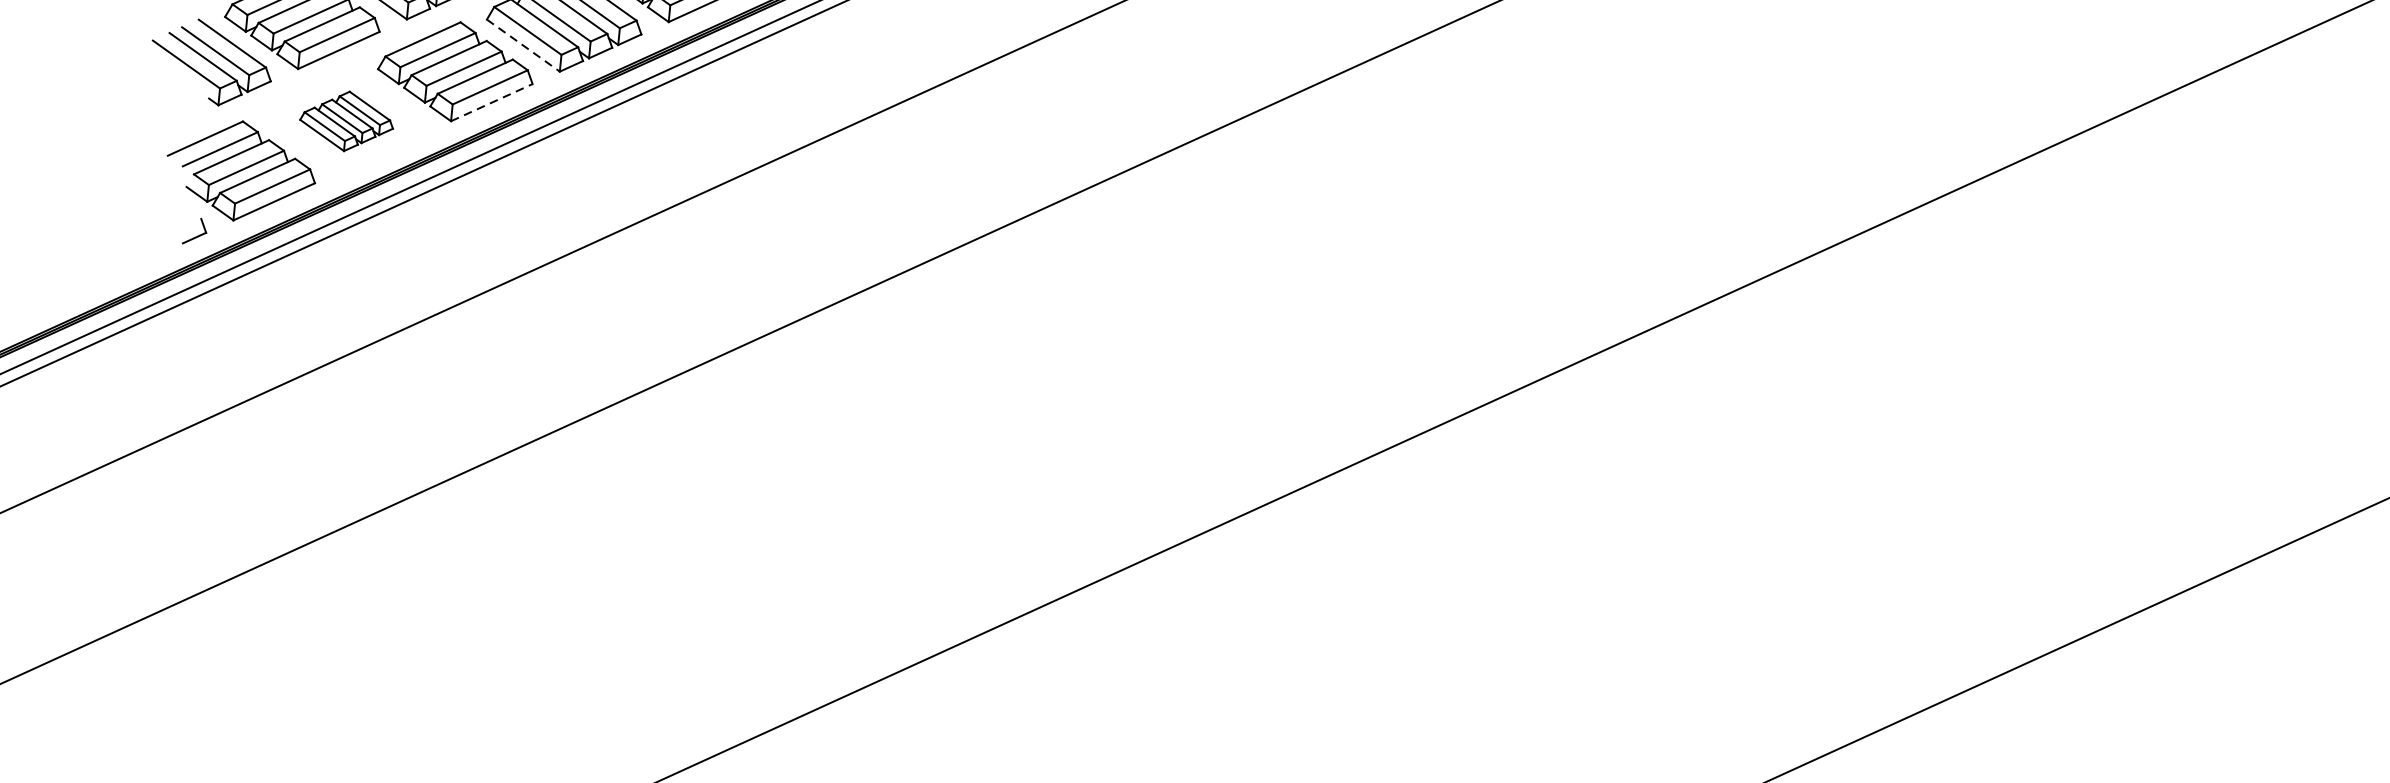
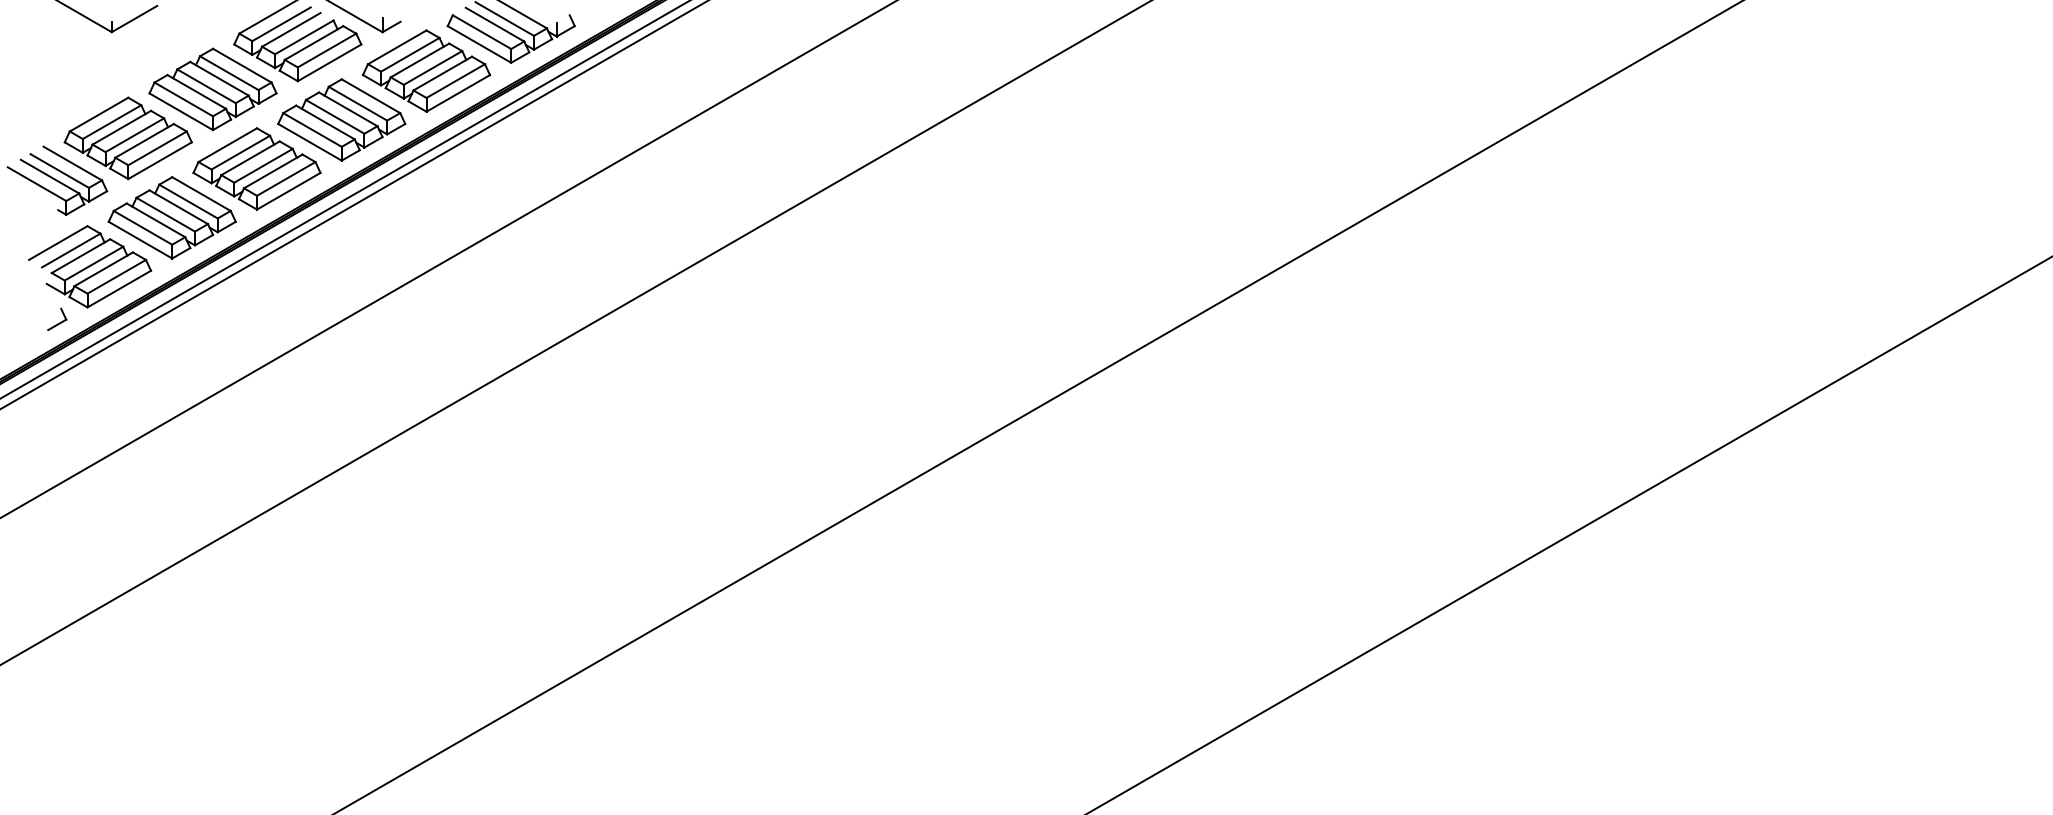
line: (523, 45) -> (310, 142), dashed -> solid
line: (491, 102) -> (288, 191), dashed -> solid
part: (346, 120) -> (171, 217), size x1.67

